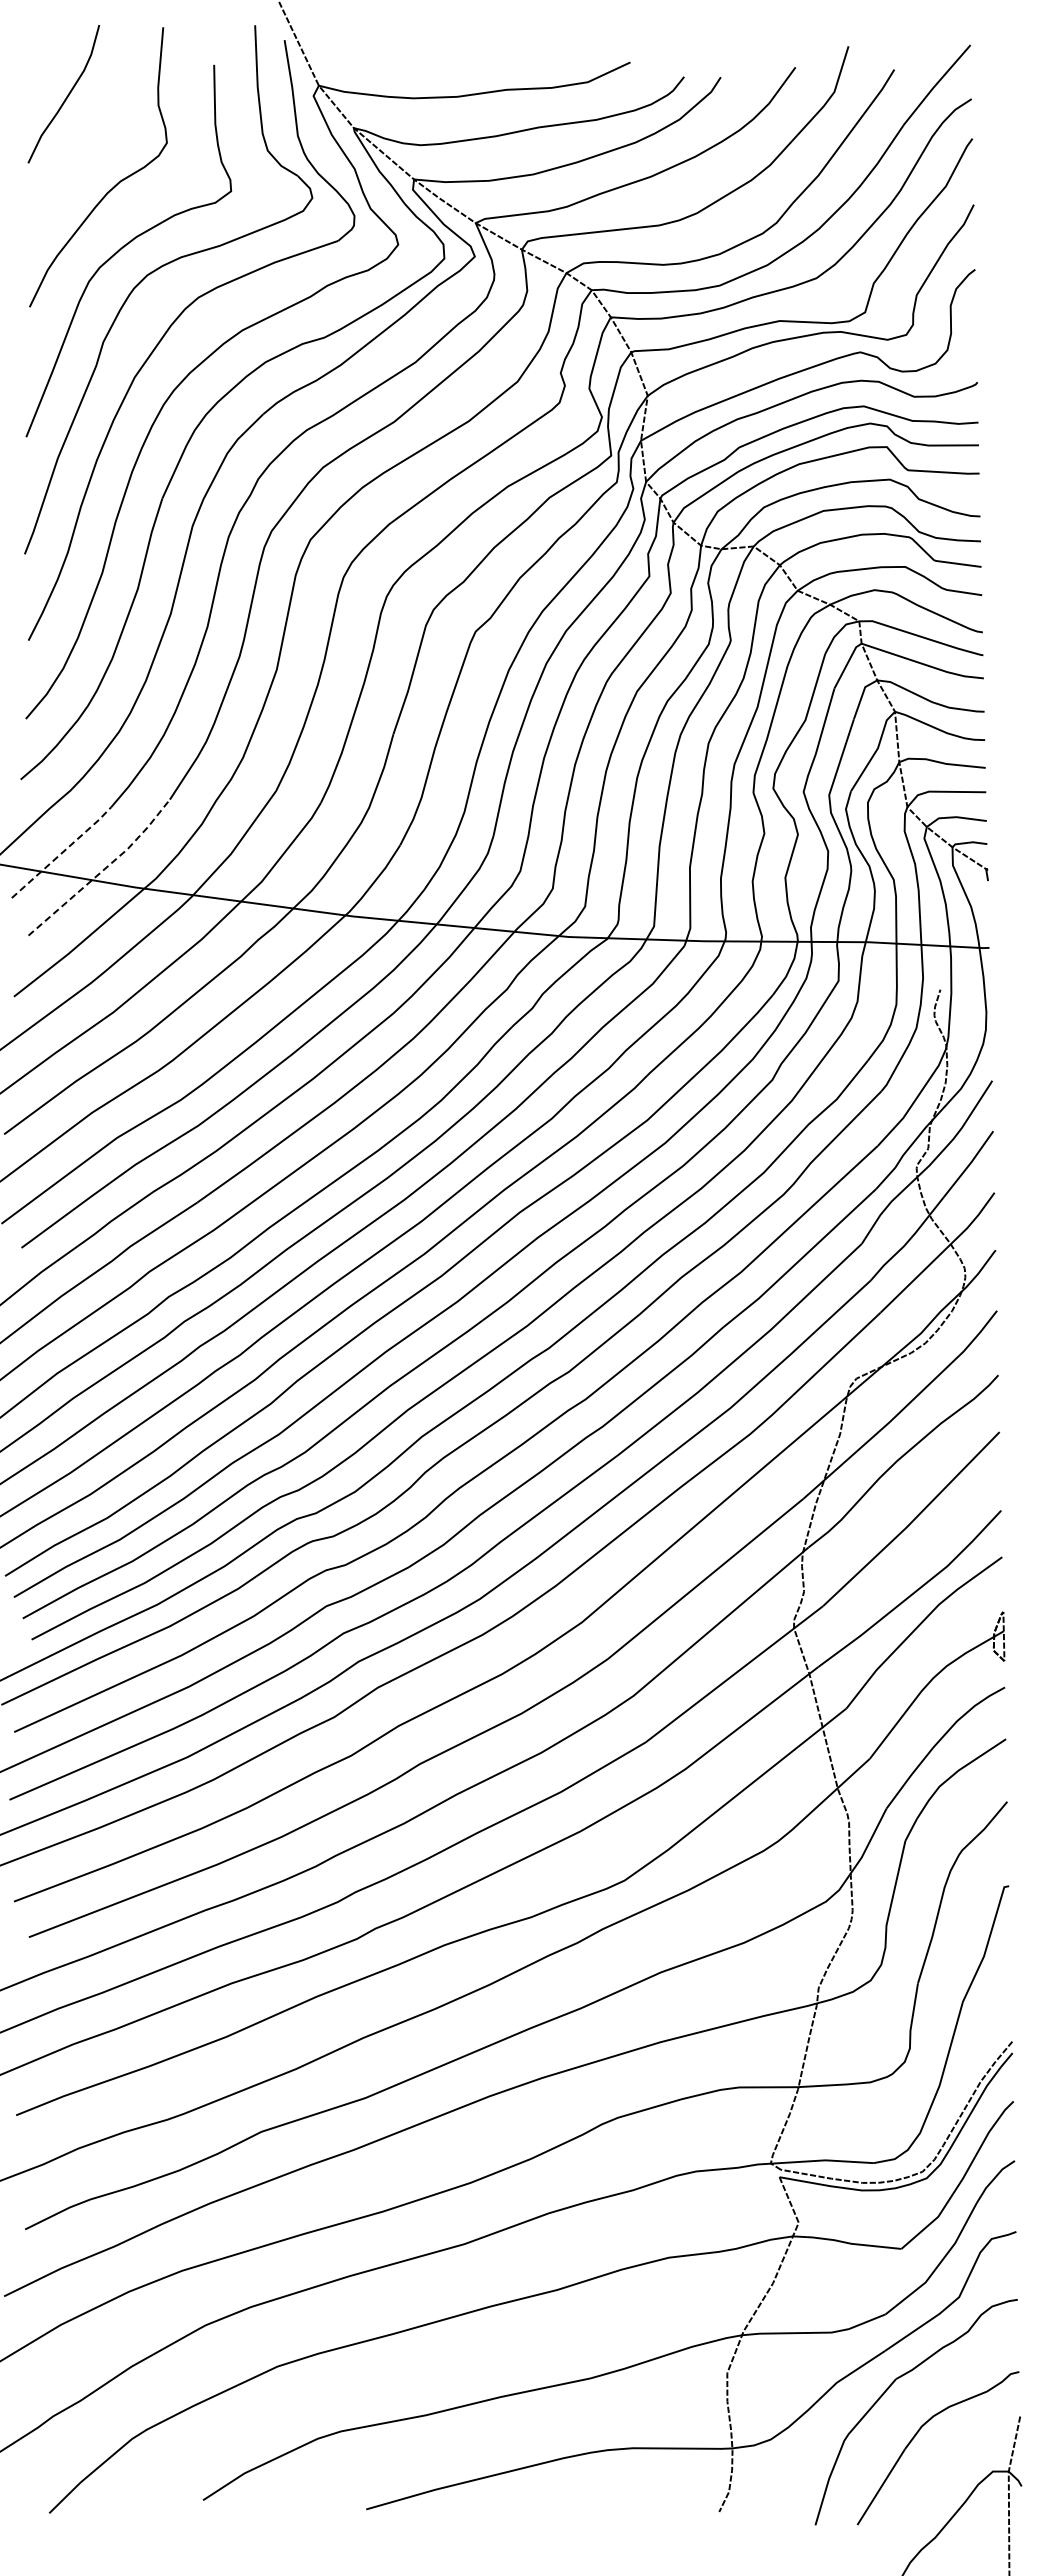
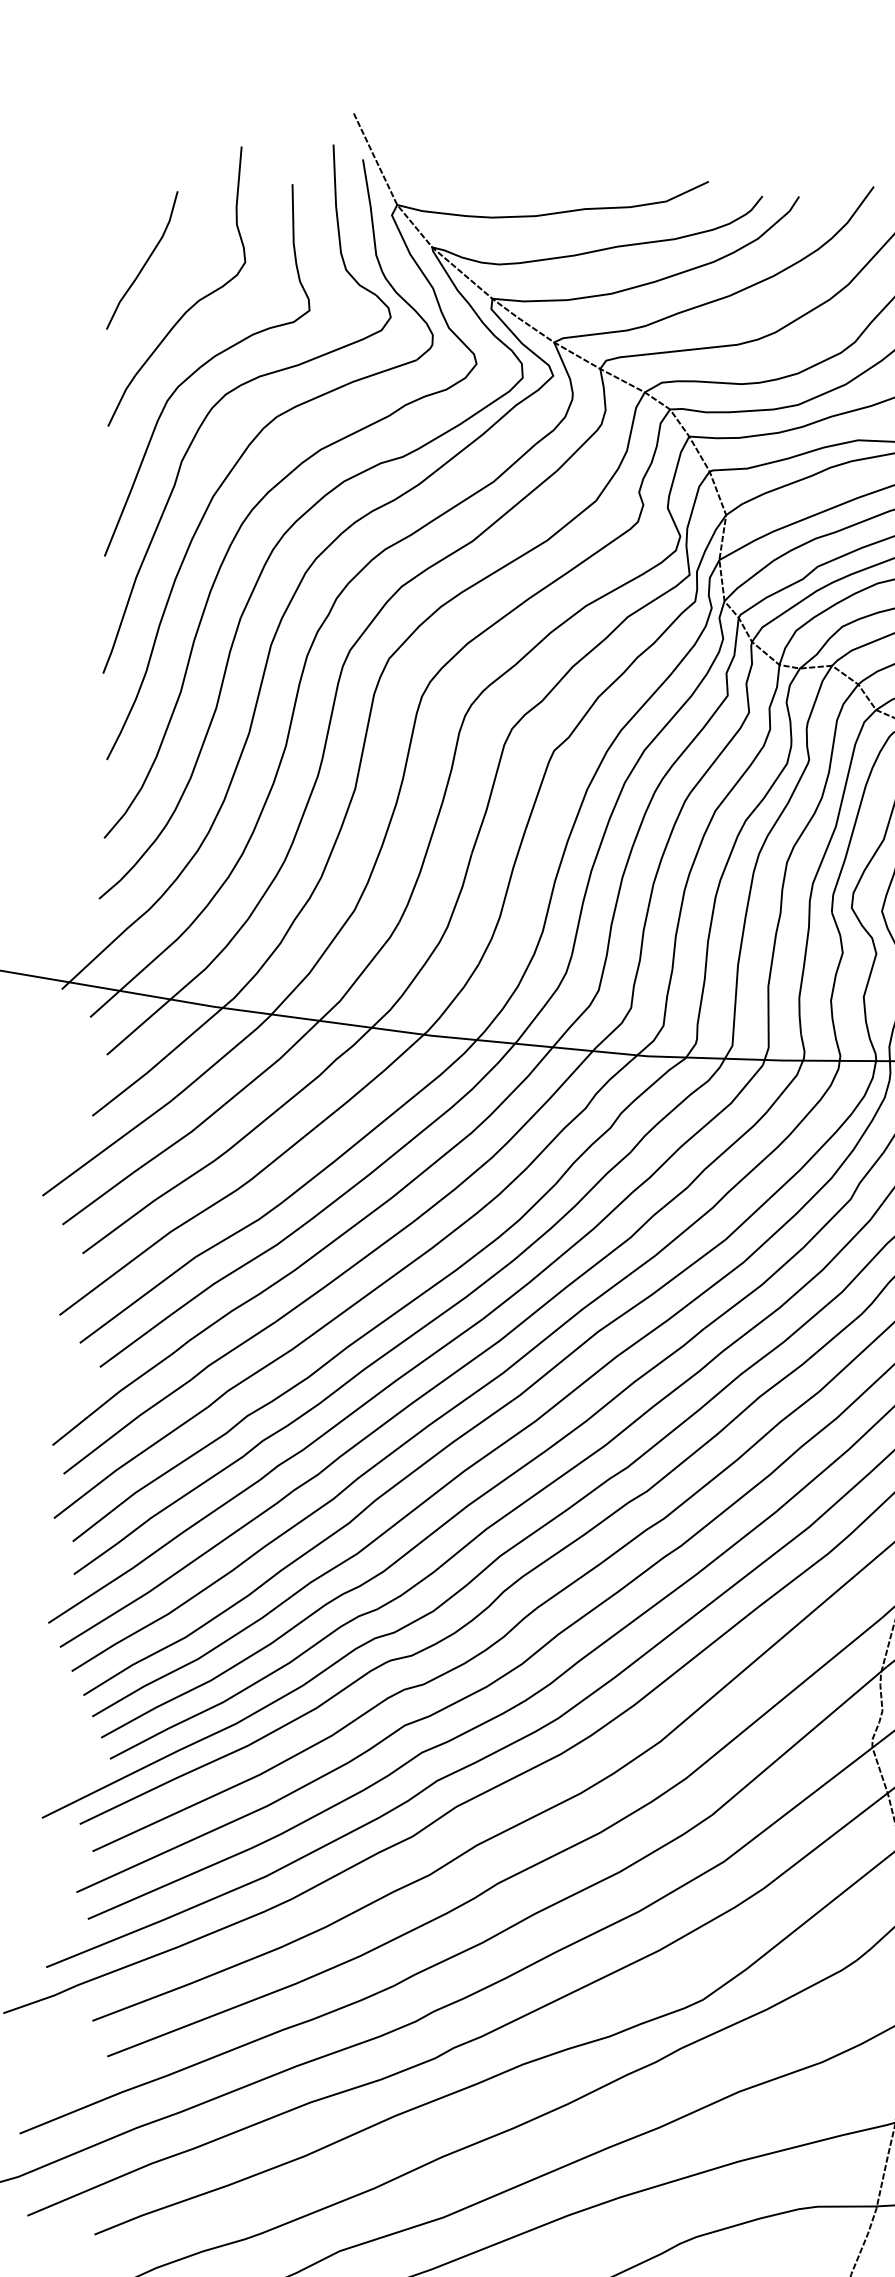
curve: (66, 96) -> (144, 262), moved
line: (62, 852) -> (140, 971), dashed -> solid
line: (103, 870) -> (181, 989), dashed -> solid

